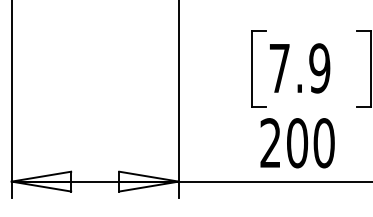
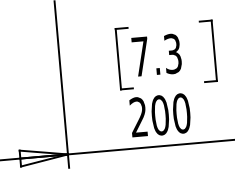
text: (319, 68) -> (172, 54), 7.9 -> 7.3

